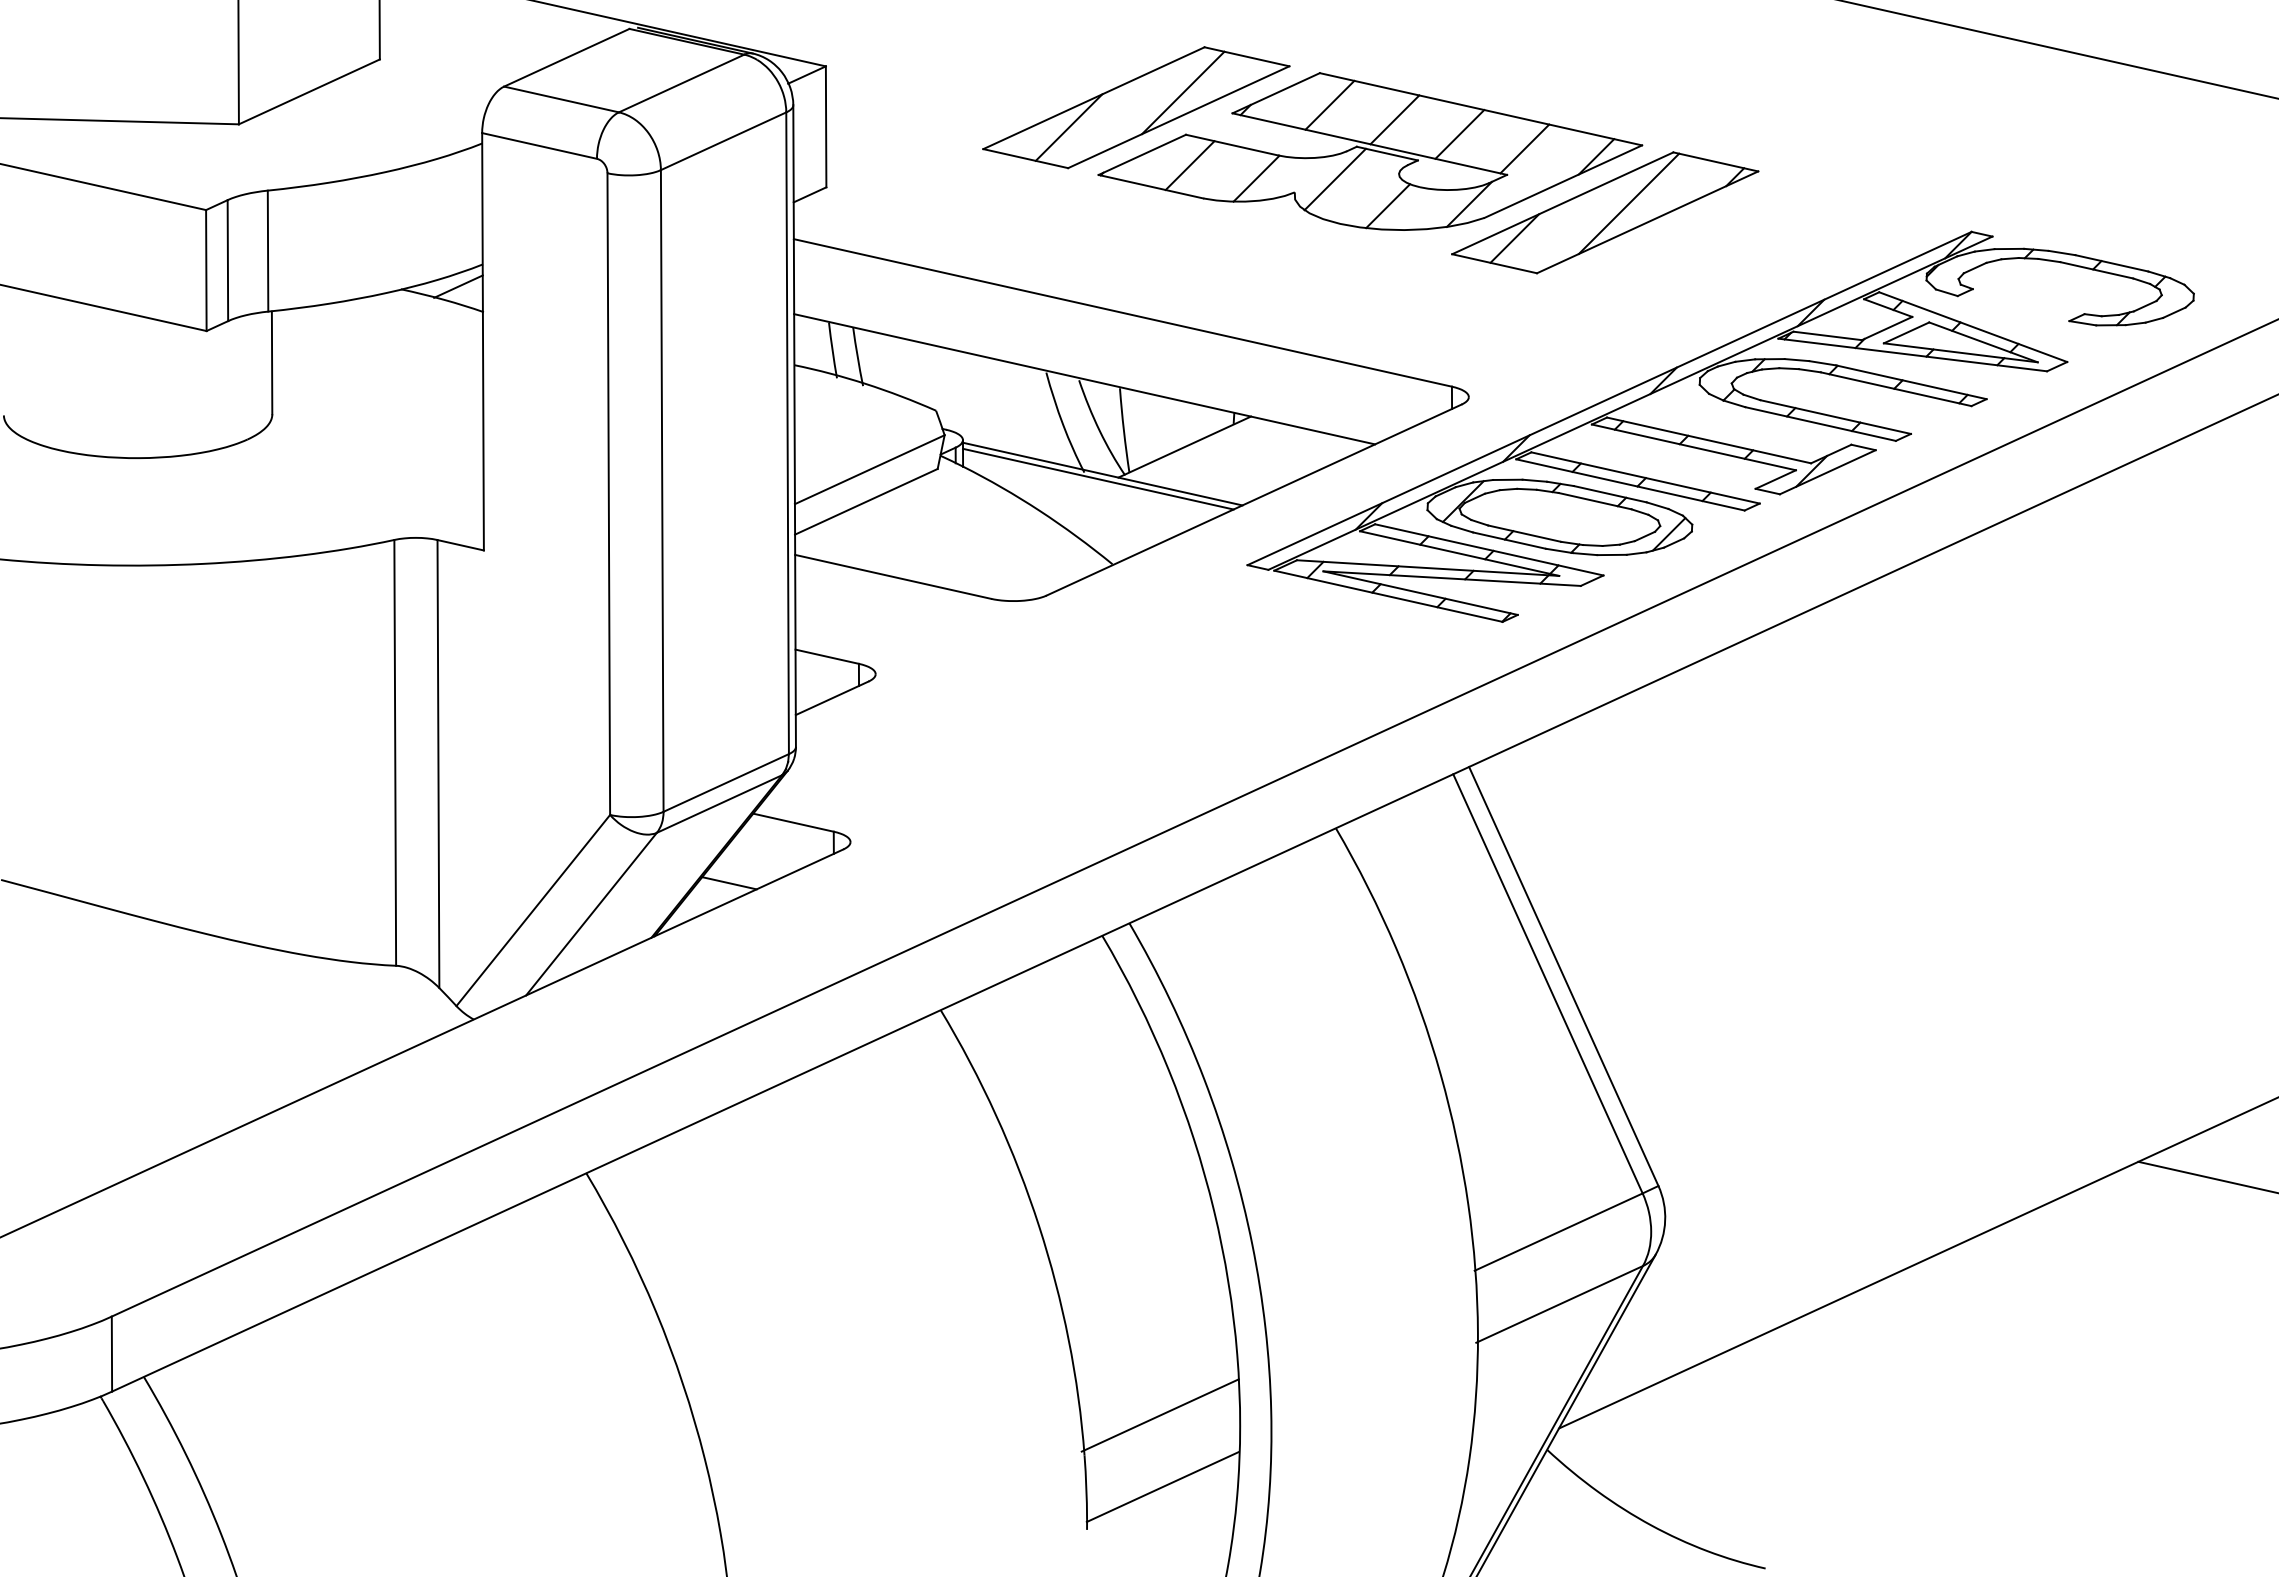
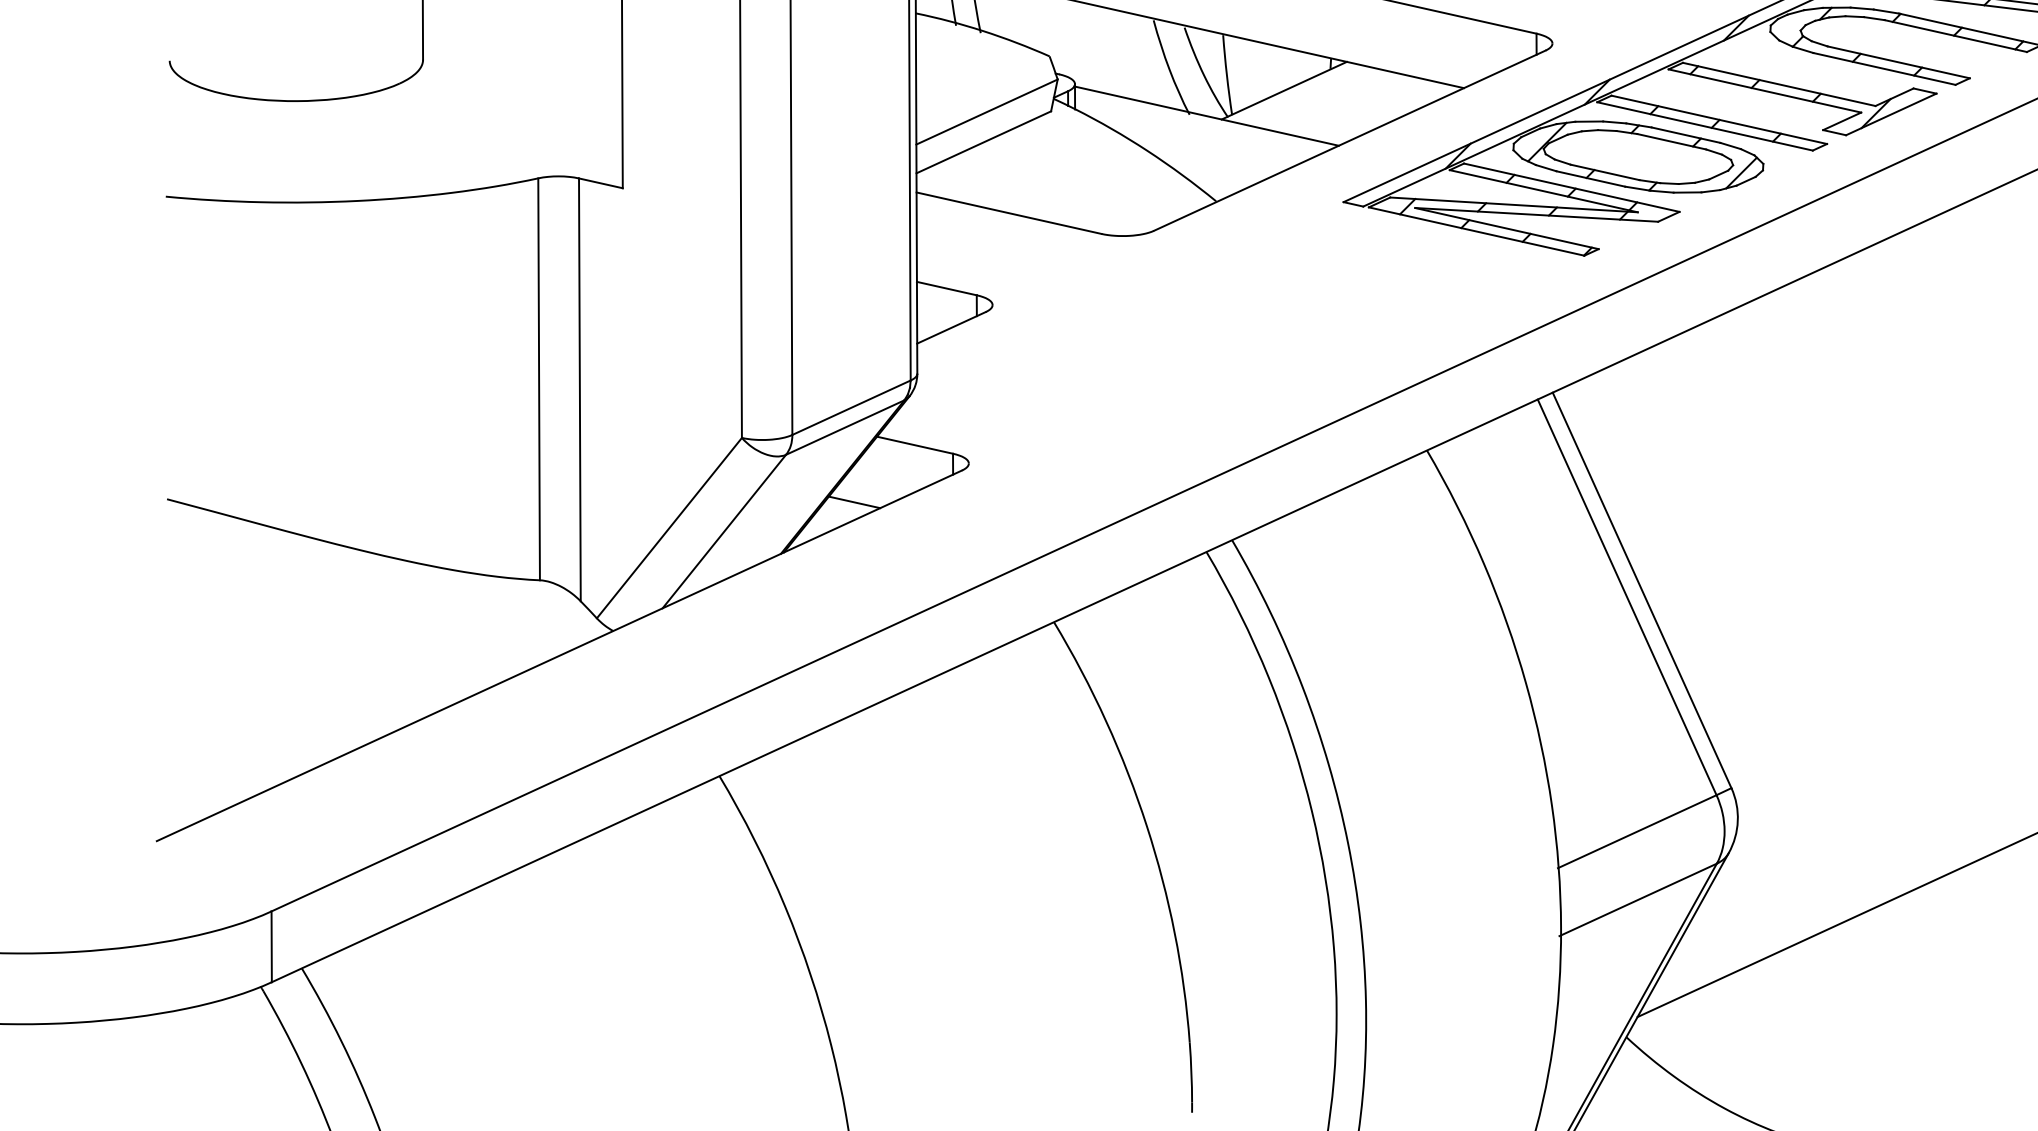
line: (1098, 478) -> (1202, 120), removed
line: (1159, 1415) -> (1260, 1004), removed
line: (1162, 1487) -> (1263, 1072), removed

